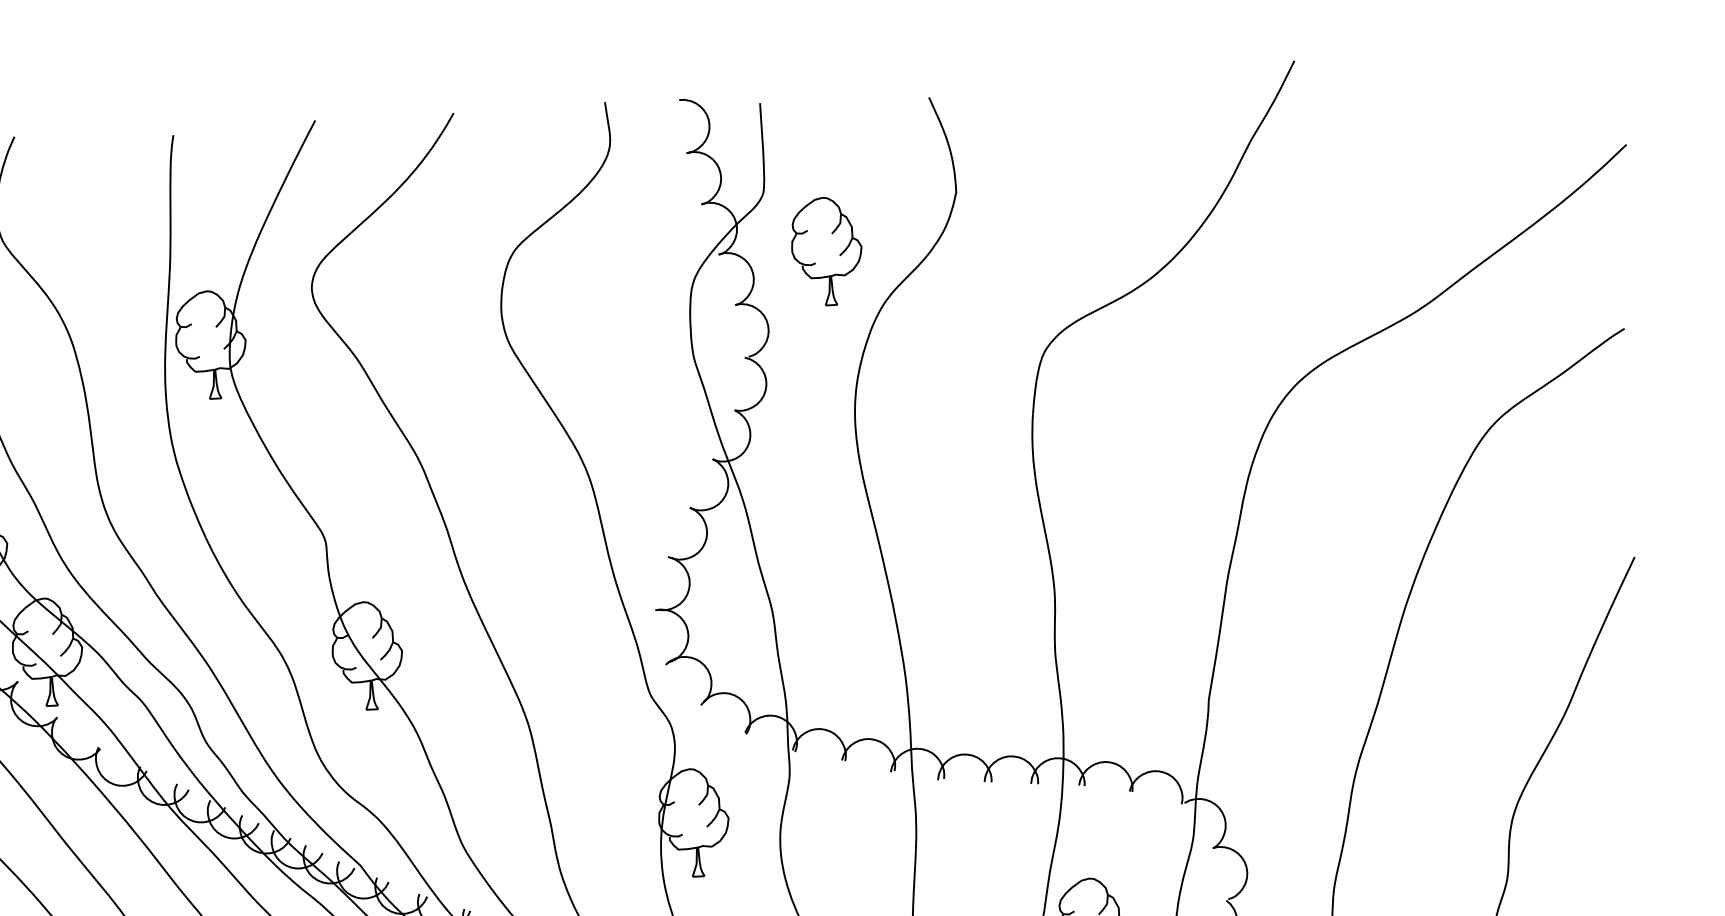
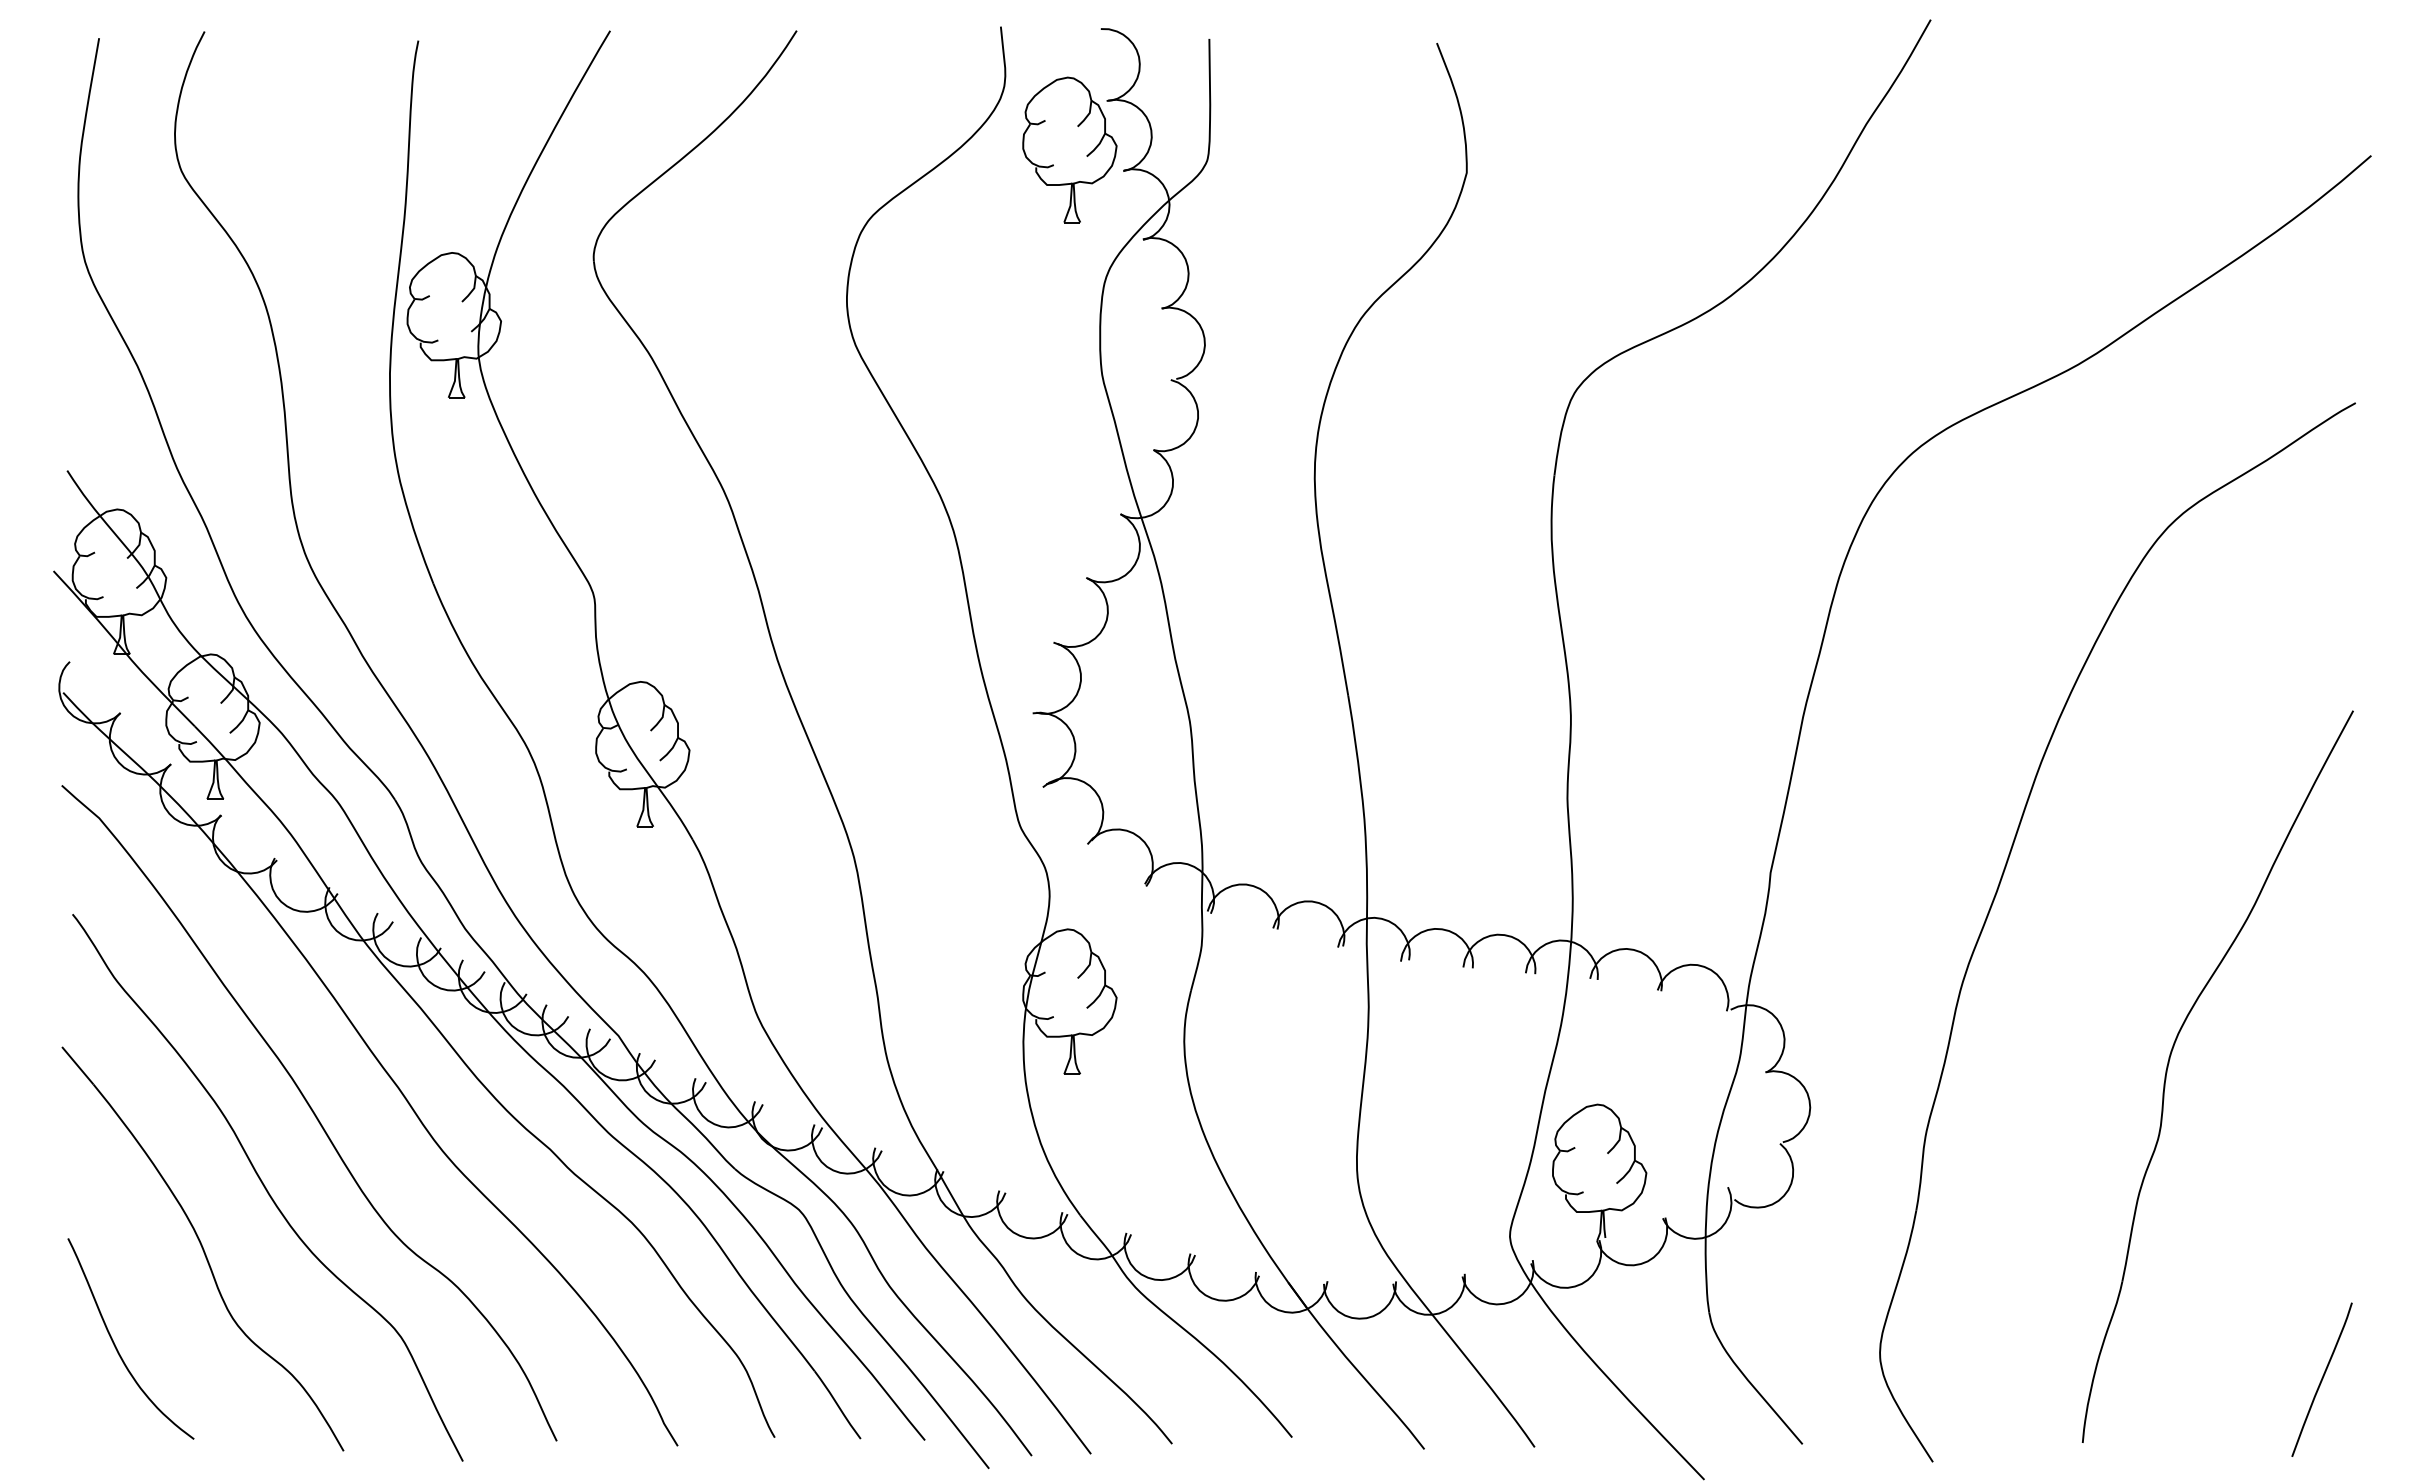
part: (826, 251) -> (1069, 149), moved

